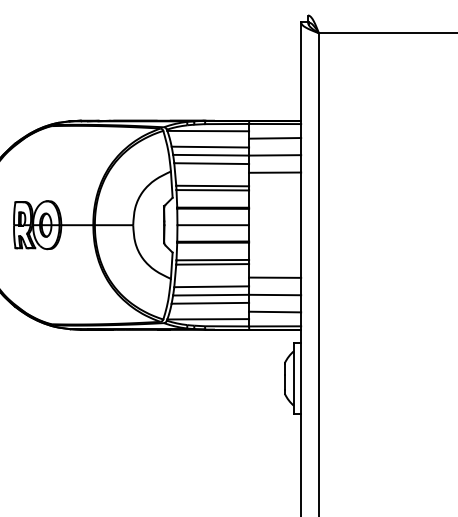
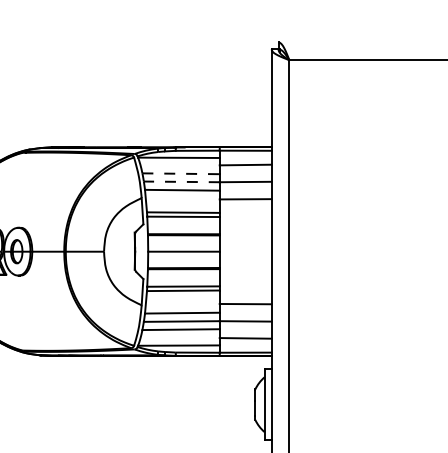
line: (210, 147) -> (181, 174), solid -> dashed
line: (211, 155) -> (182, 182), solid -> dashed

